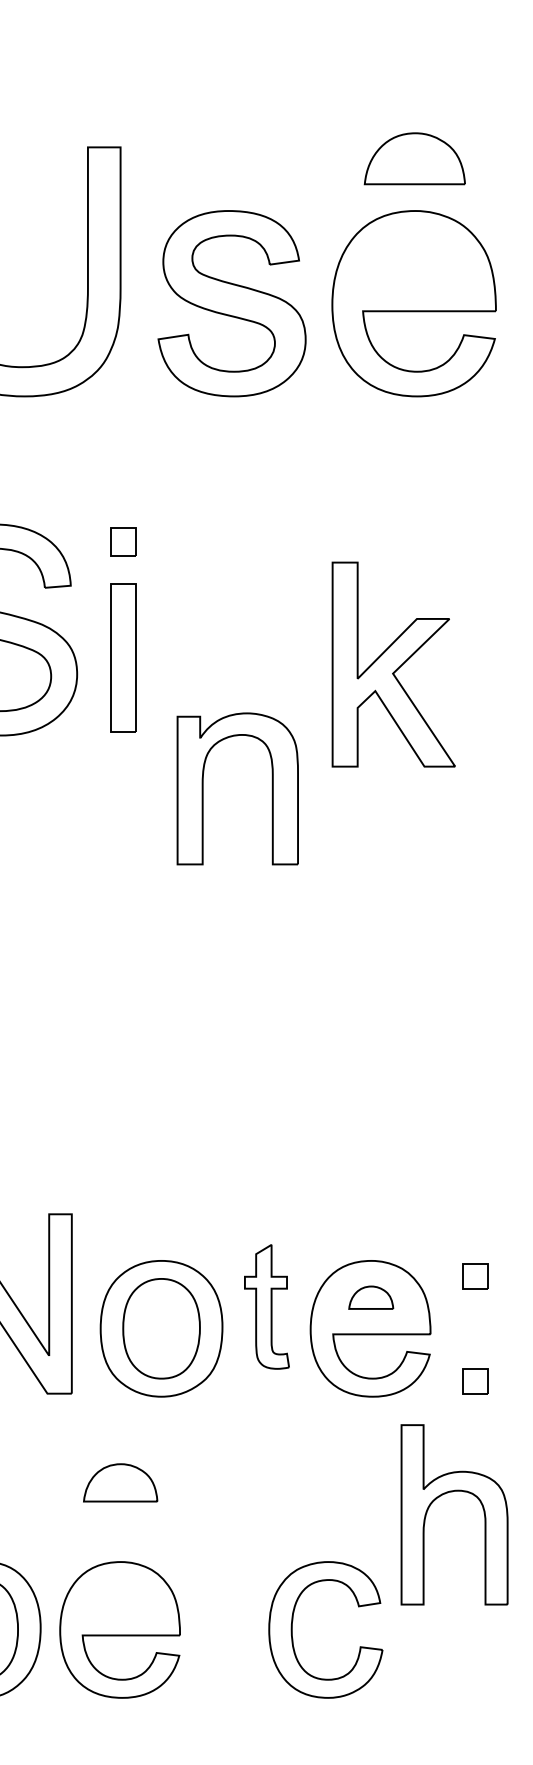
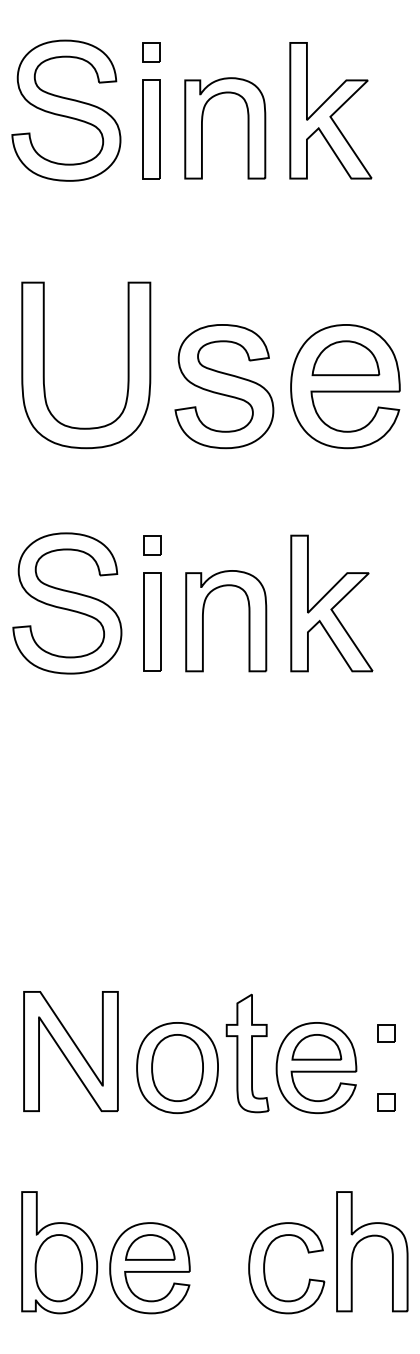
part: (414, 159) -> (345, 358), moved
part: (393, 664) -> (331, 603), moved
part: (271, 789) -> (248, 621), moved
part: (370, 1297) -> (316, 1047), size x1.67
part: (266, 1306) -> (247, 1053), size x1.43
part: (120, 1482) -> (150, 1247), moved
part: (450, 1493) -> (369, 1237), moved

